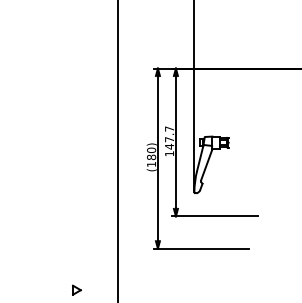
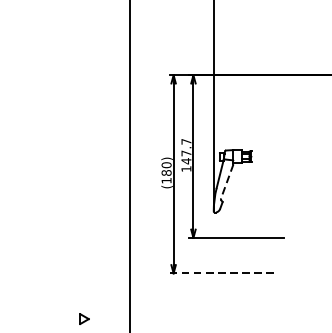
line: (206, 165) -> (227, 181), solid -> dashed
line: (201, 248) -> (221, 273), solid -> dashed

